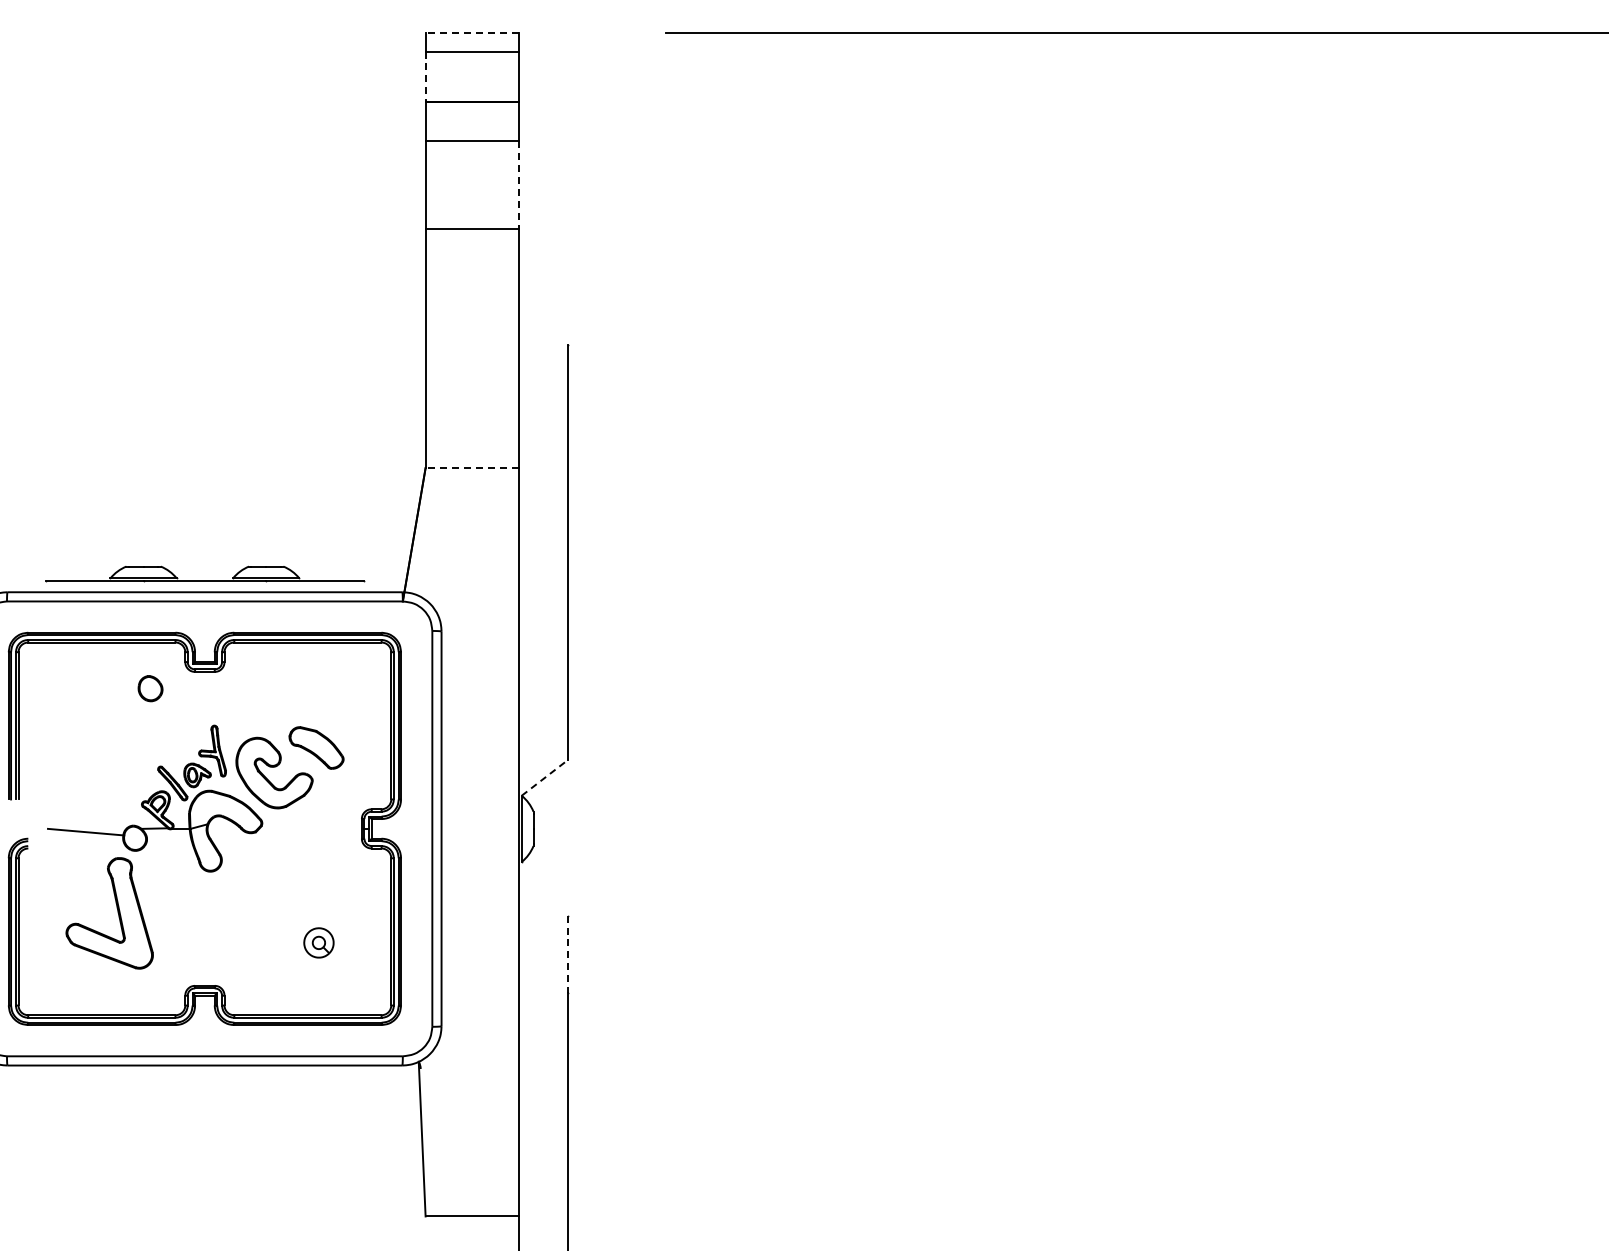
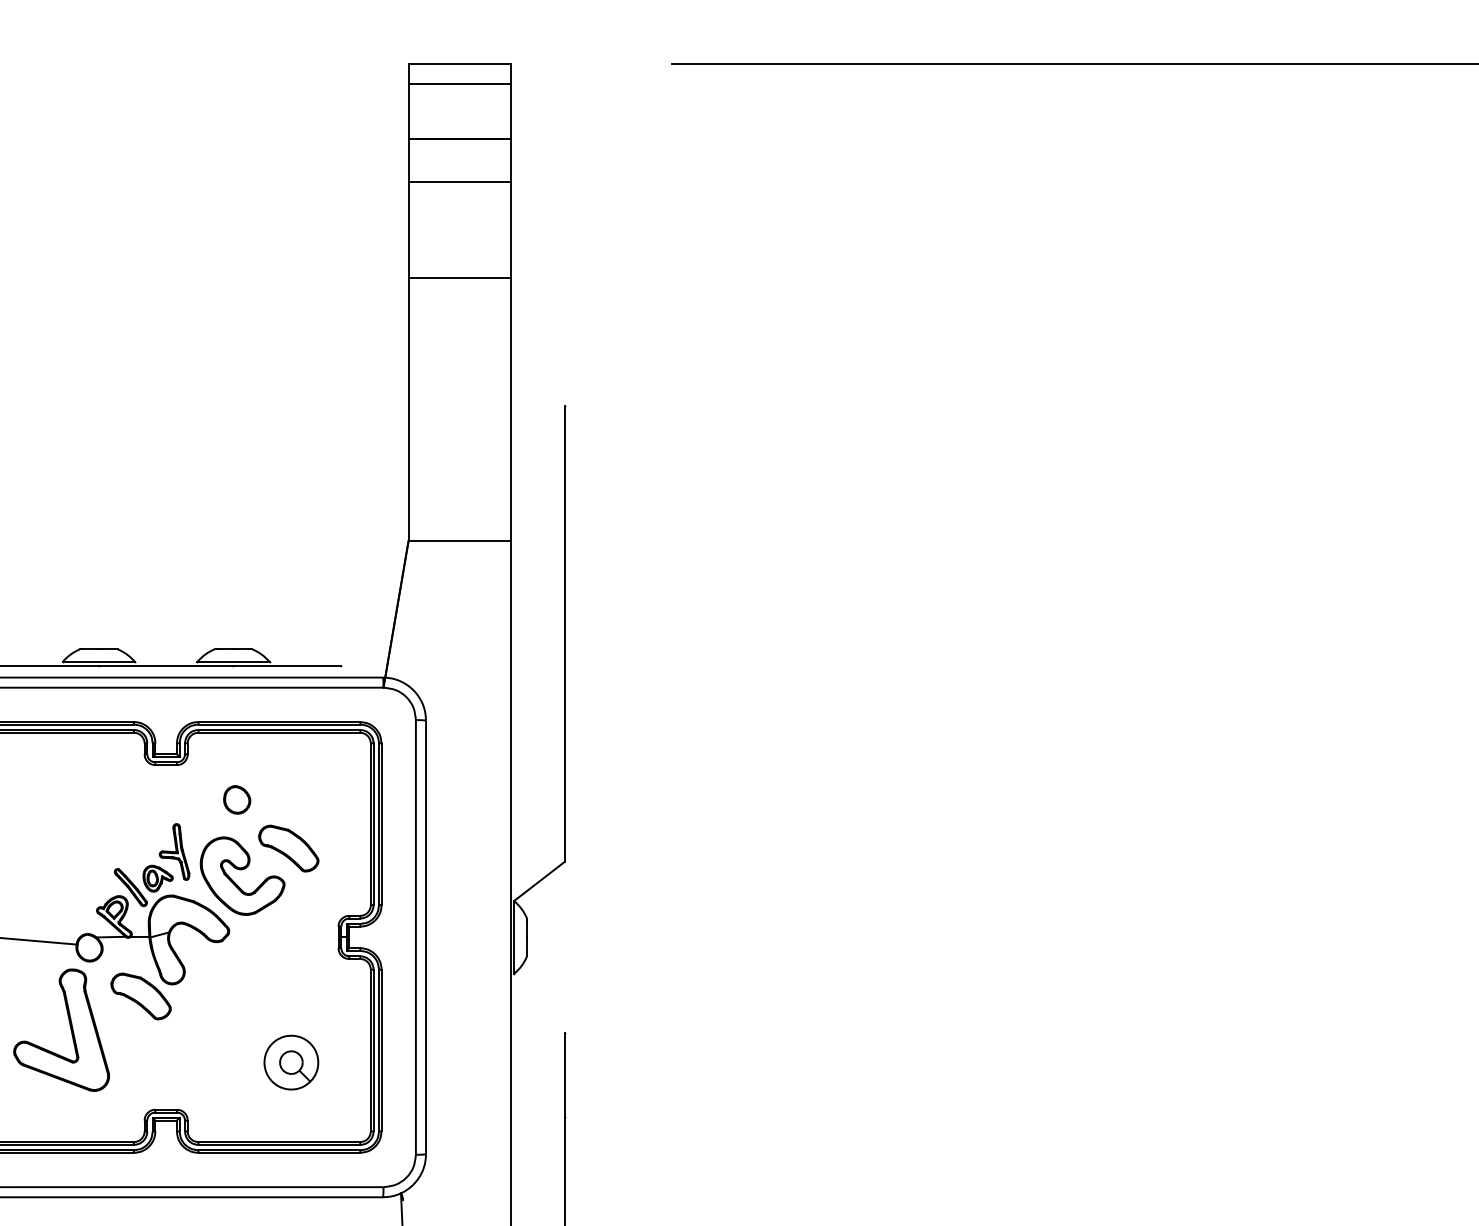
line: (472, 33) -> (460, 64), dashed -> solid
line: (425, 77) -> (408, 112), dashed -> solid
line: (518, 184) -> (510, 229), dashed -> solid
line: (472, 468) -> (460, 541), dashed -> solid
part: (150, 688) -> (237, 799), moved
line: (545, 777) -> (540, 881), dashed -> solid
part: (181, 882) -> (140, 996), added
part: (318, 942) -> (290, 1062), size x1.67
line: (567, 954) -> (564, 1075), dashed -> solid

